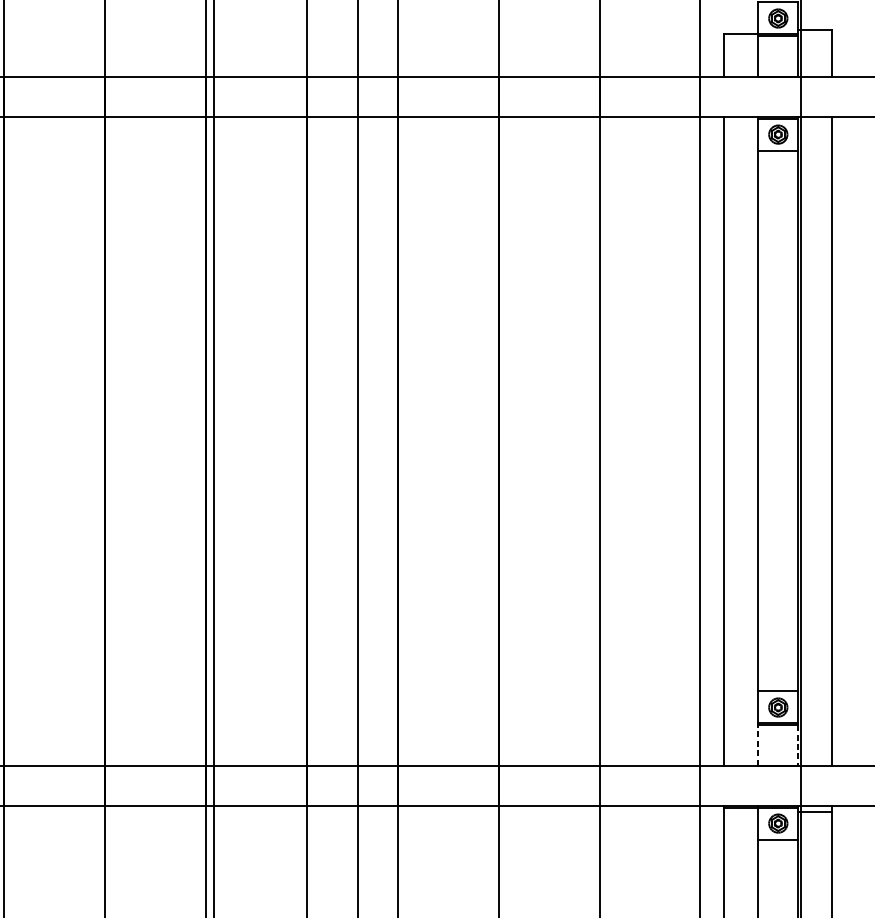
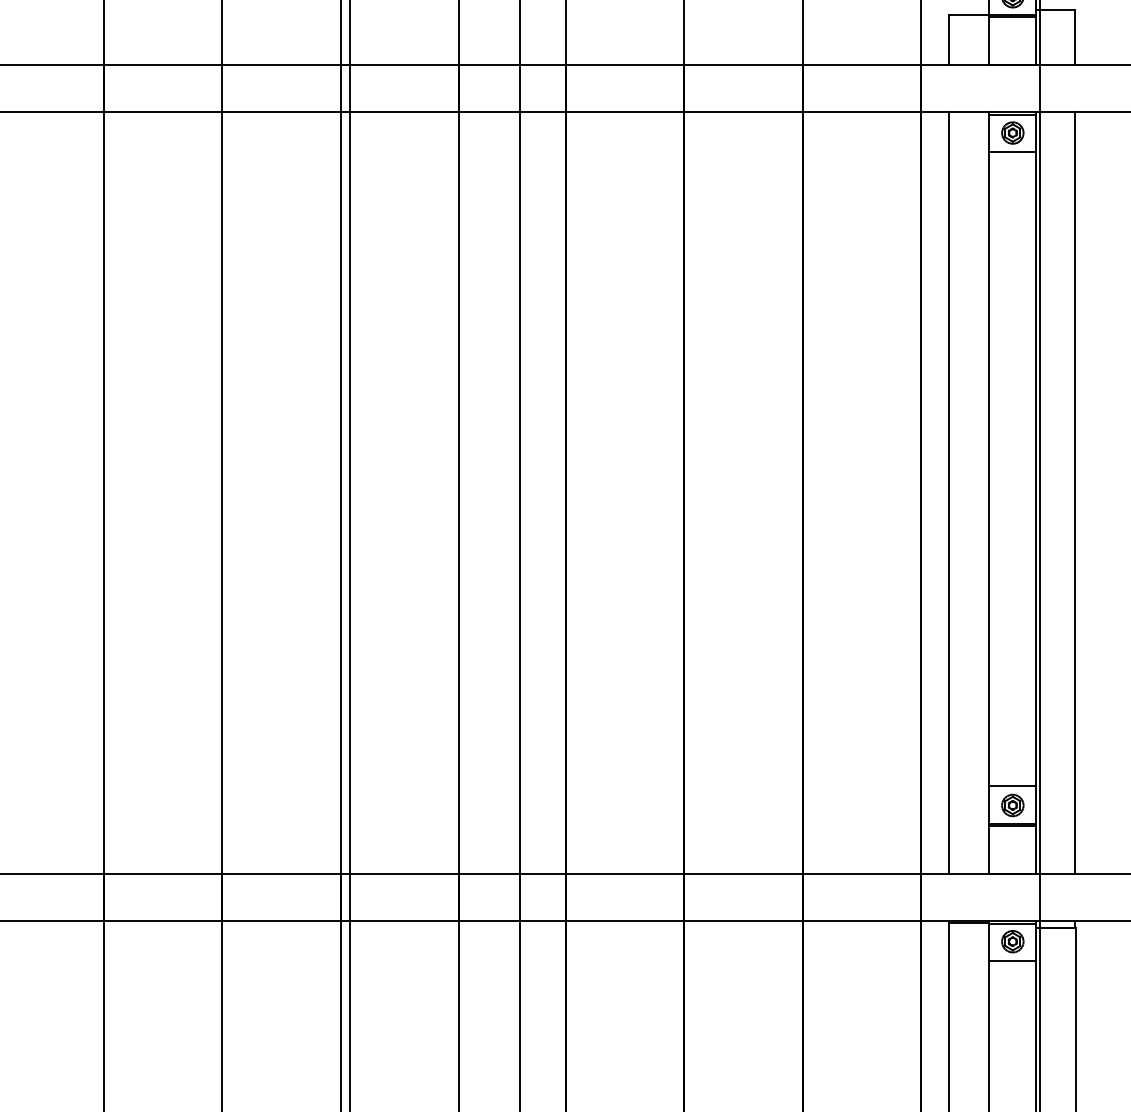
line: (757, 745) -> (988, 849), dashed -> solid
line: (797, 745) -> (1035, 849), dashed -> solid

